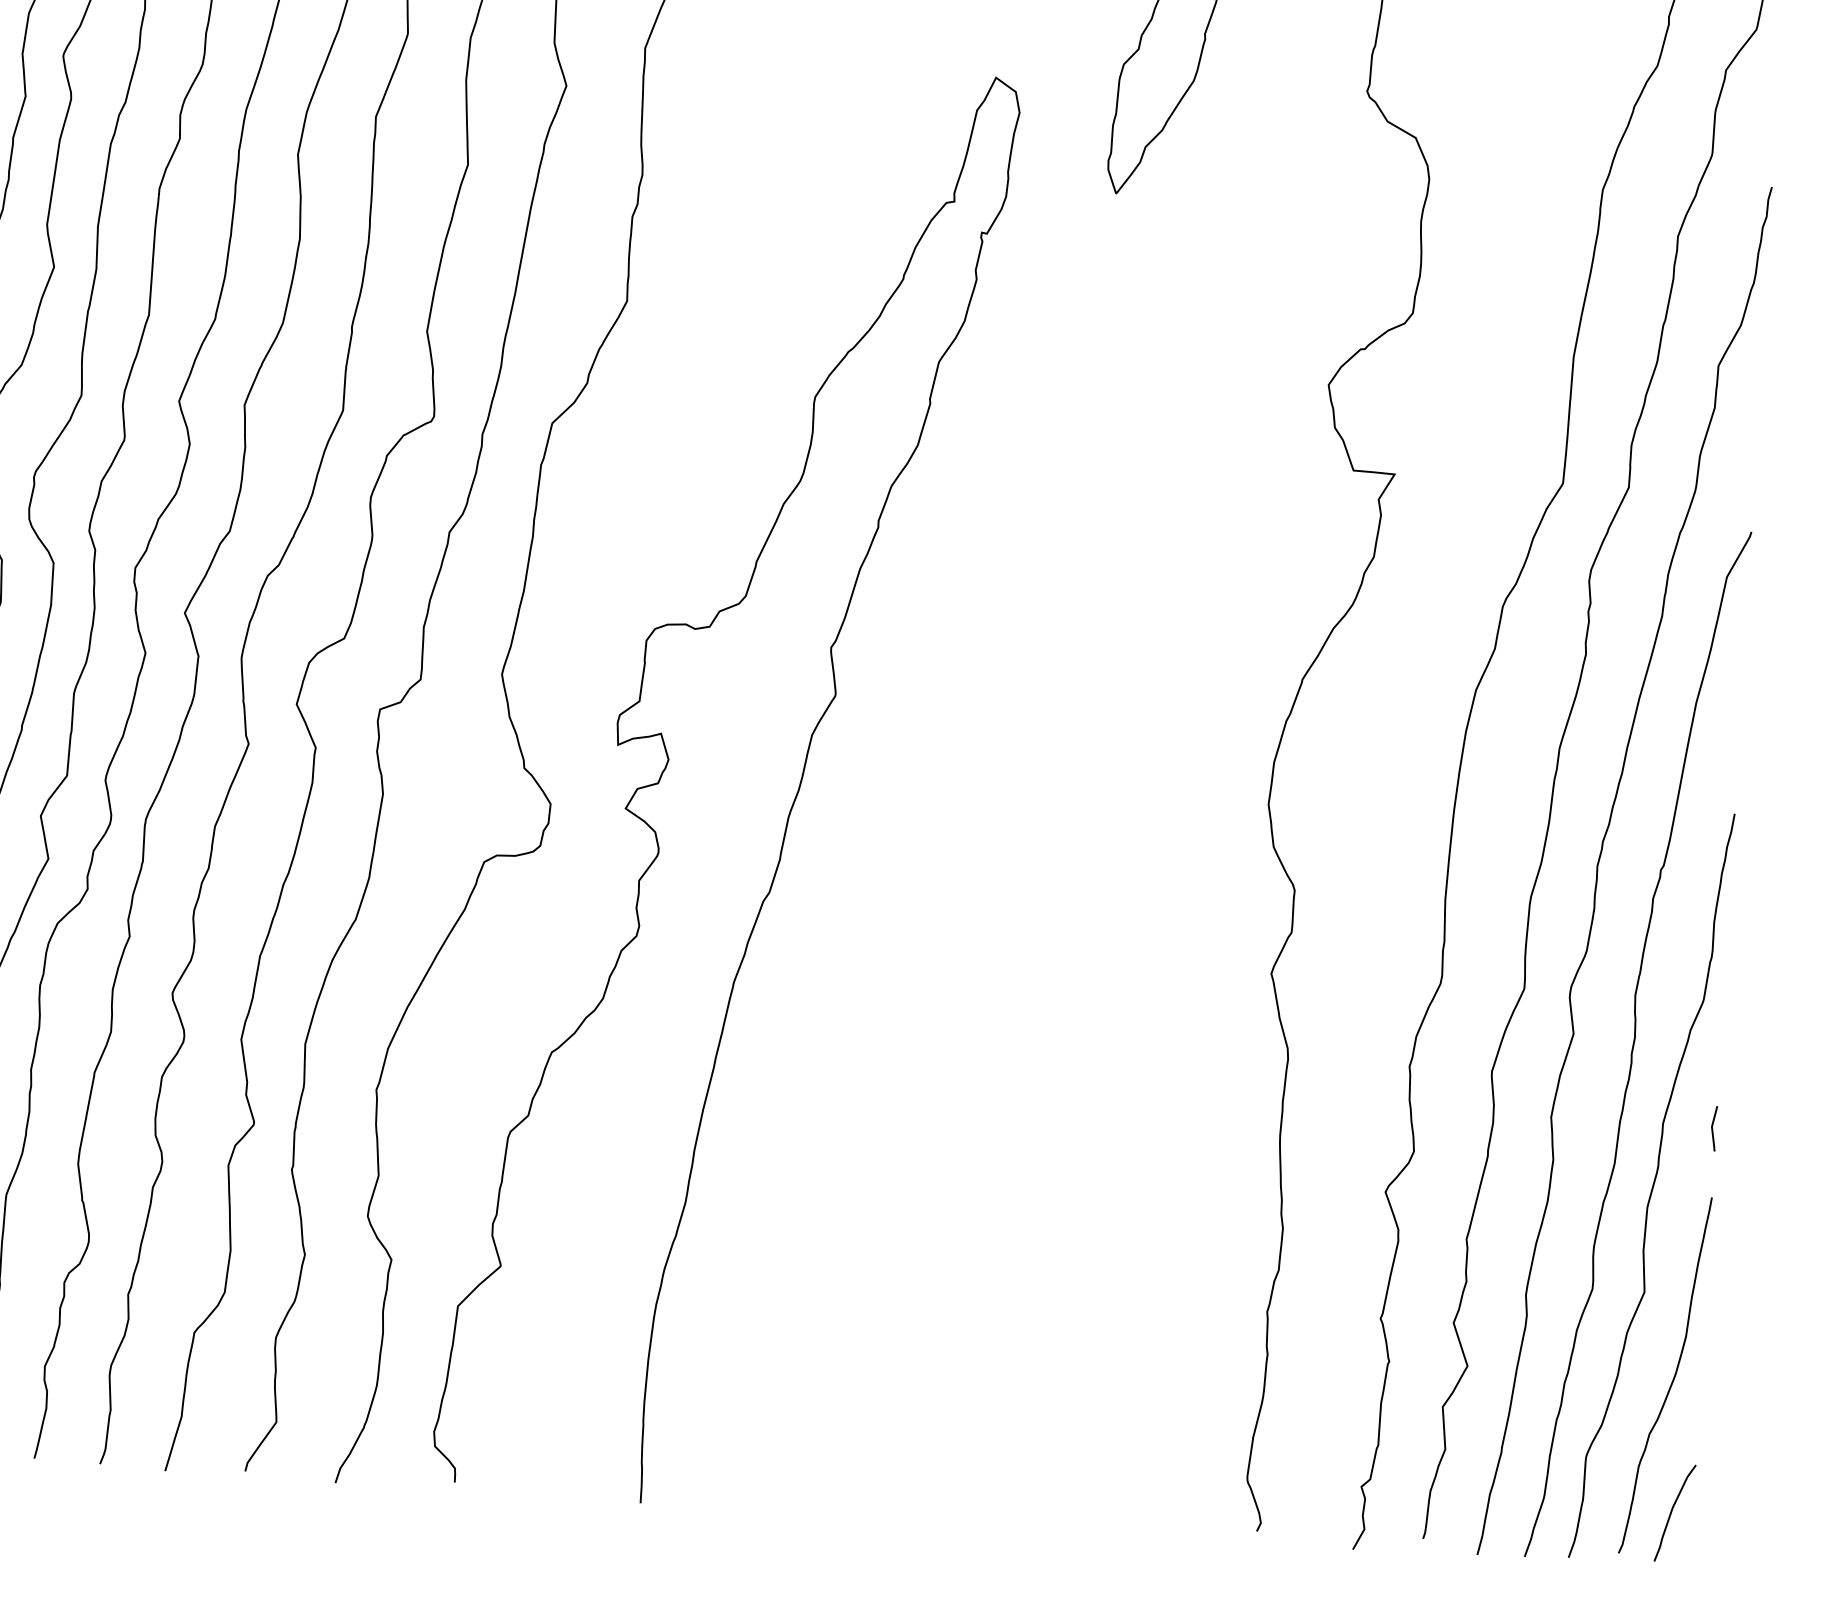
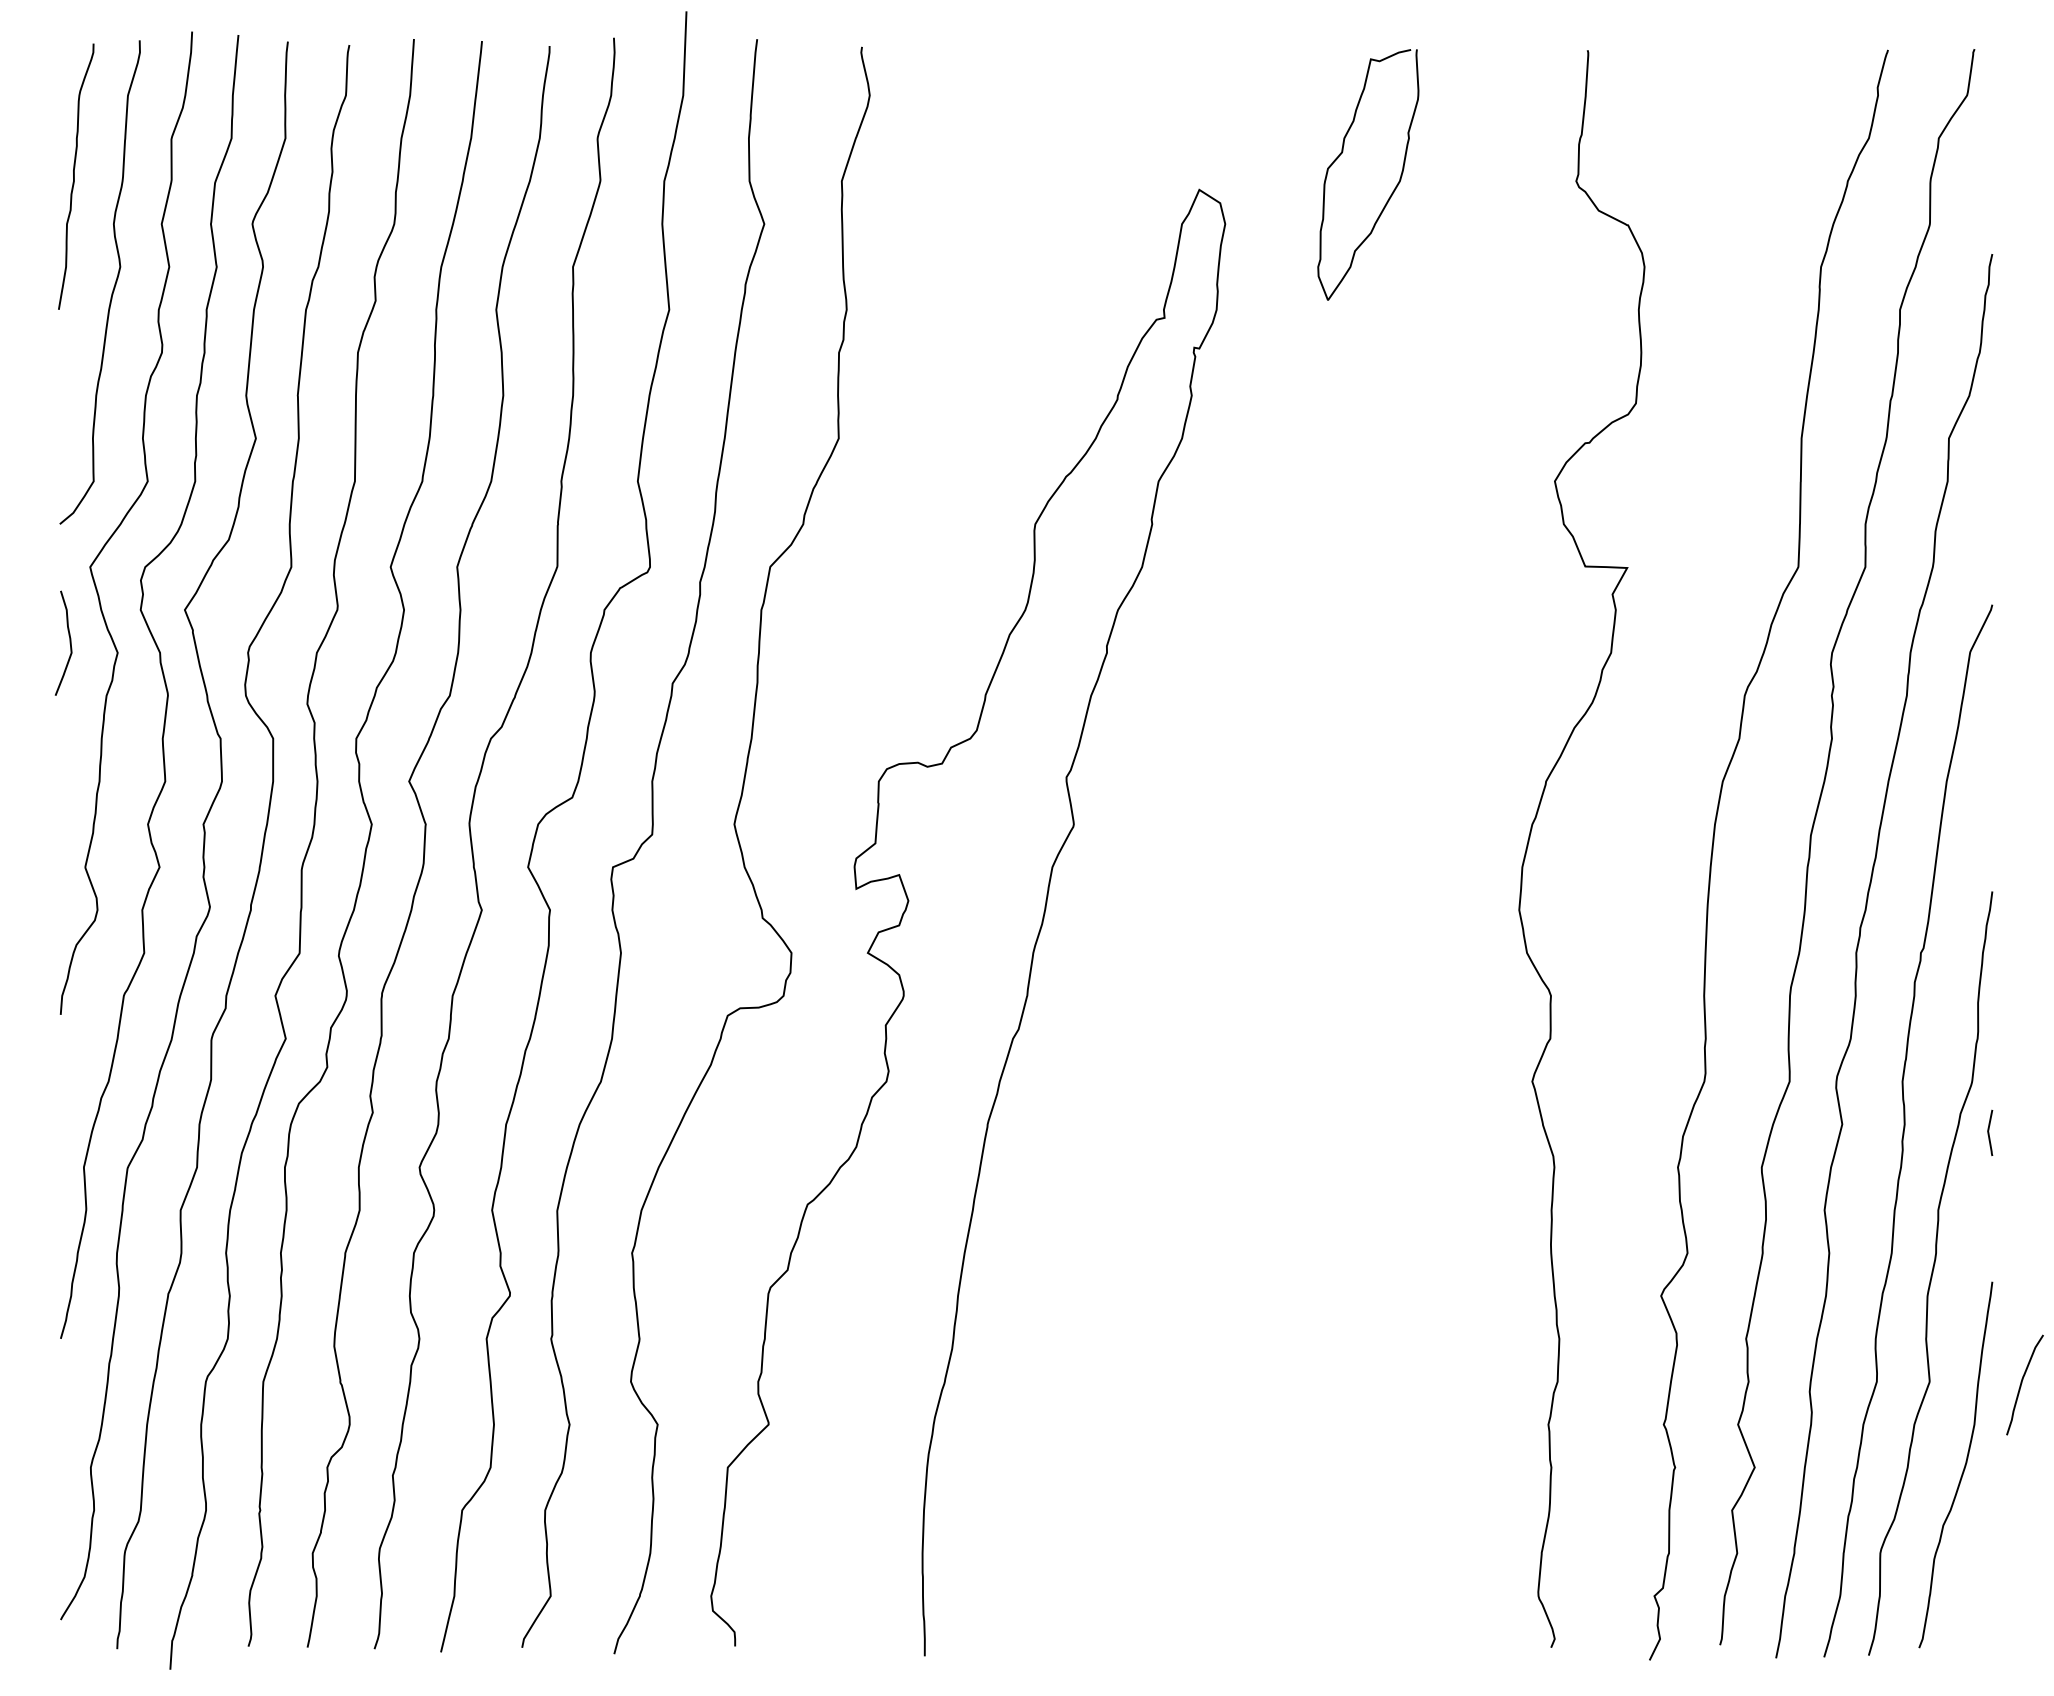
curve: (1713, 1128) -> (1989, 1132), moved
curve: (1672, 1511) -> (2022, 1383), moved

